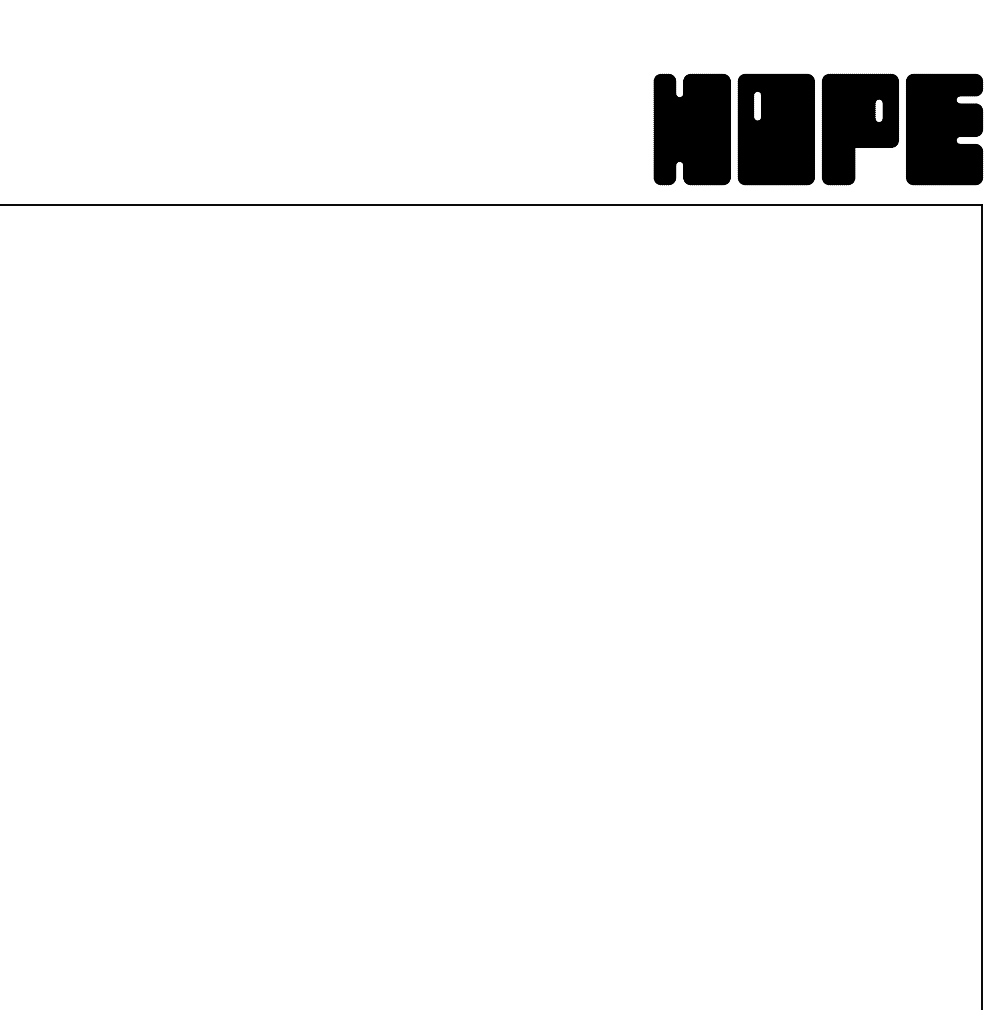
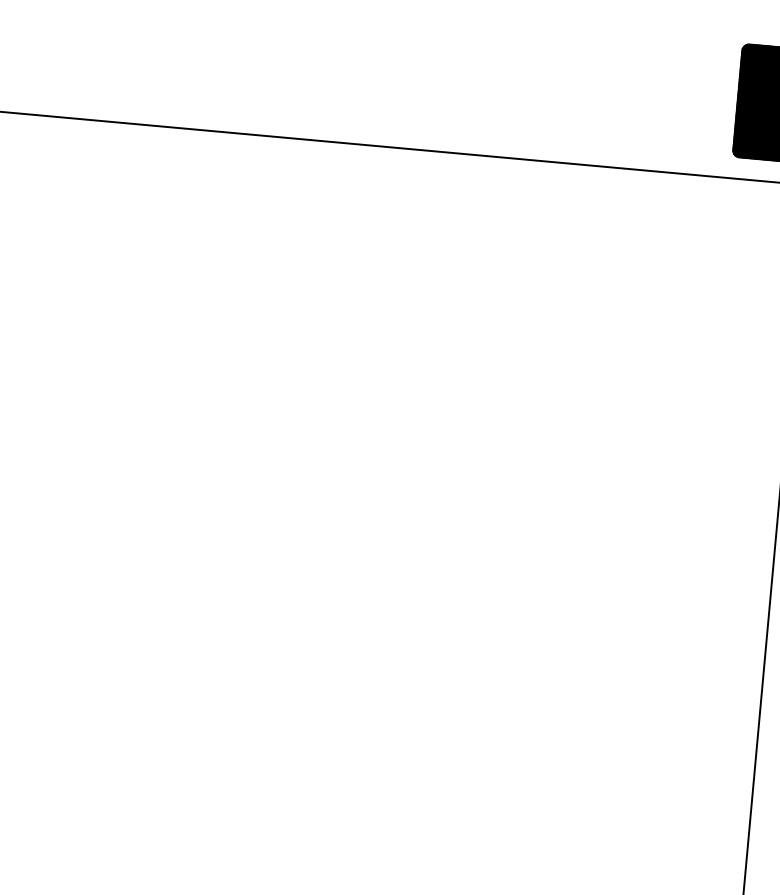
part: (775, 129) -> (602, 87), removed

